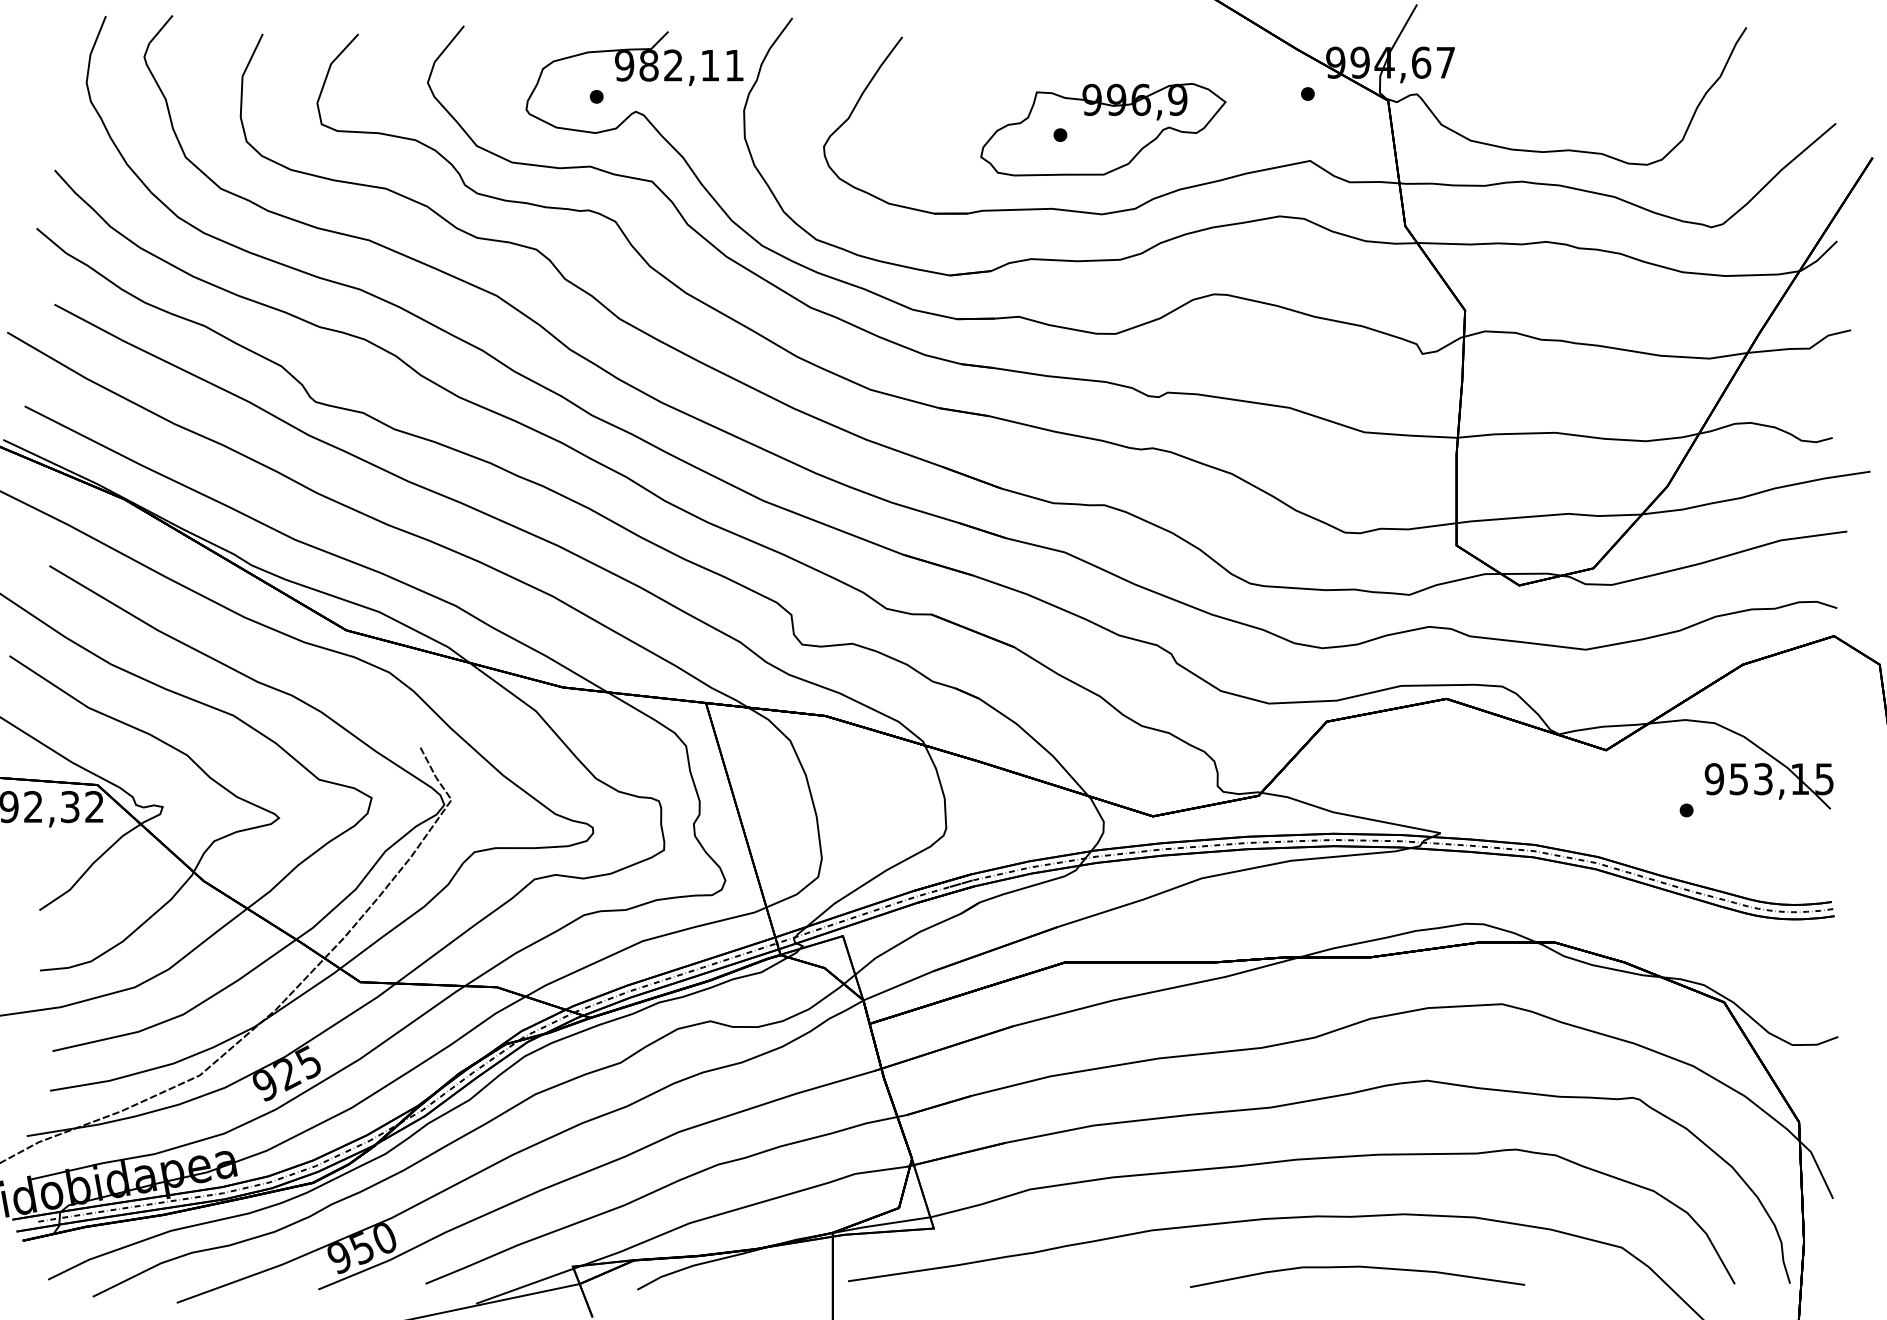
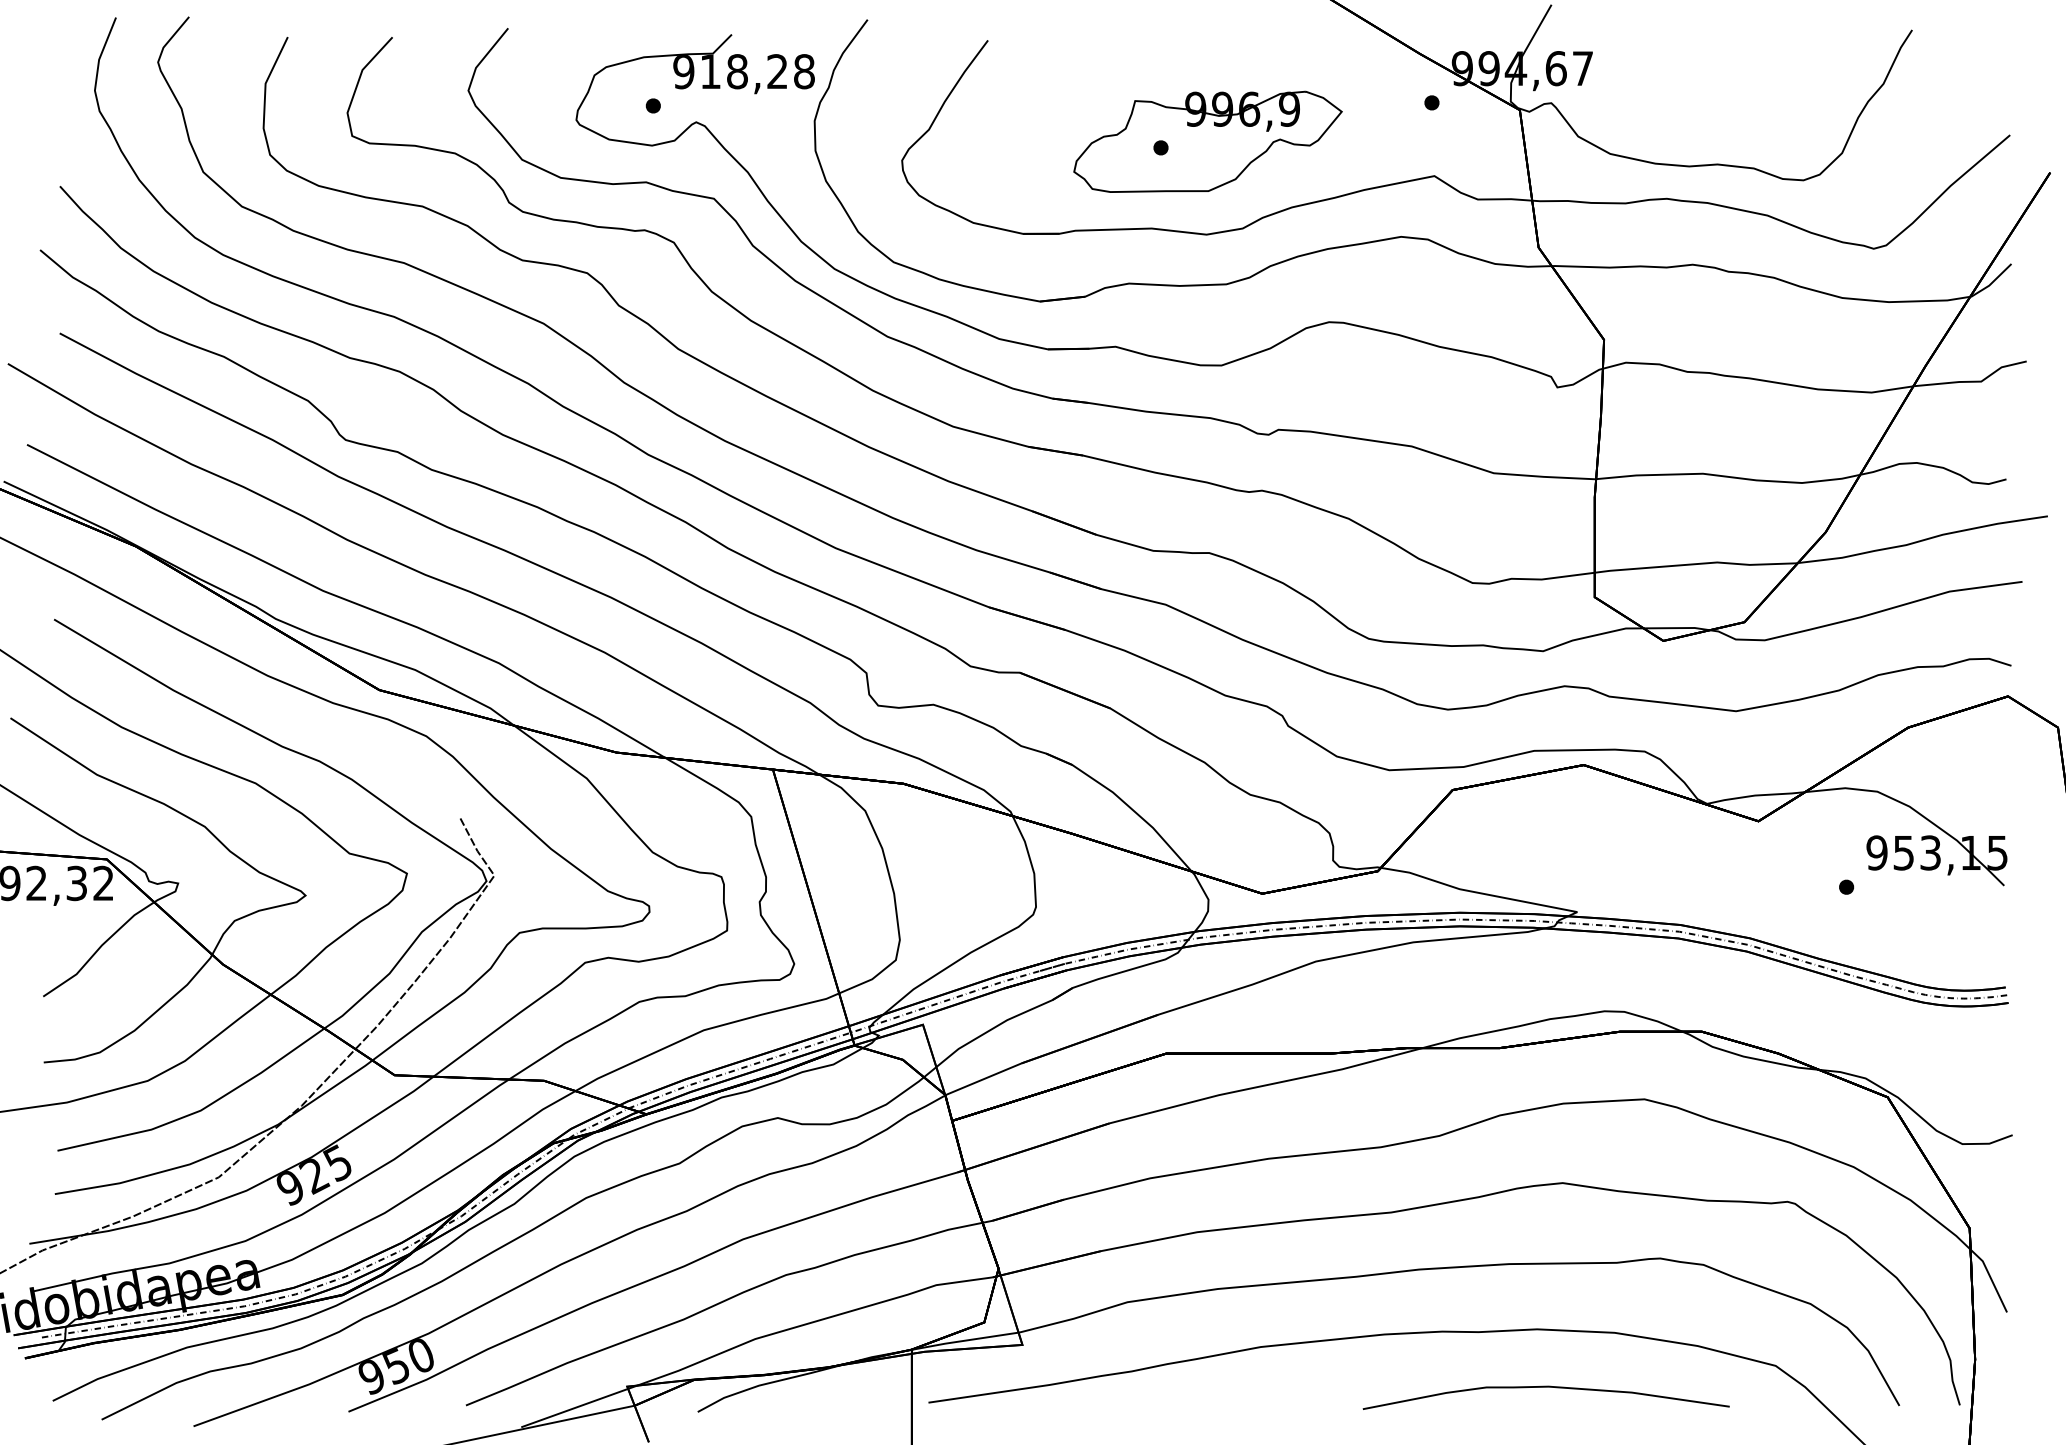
text: (691, 65) -> (757, 71), 982,11 -> 918,28
curve: (1356, 1267) -> (1545, 1387), moved

